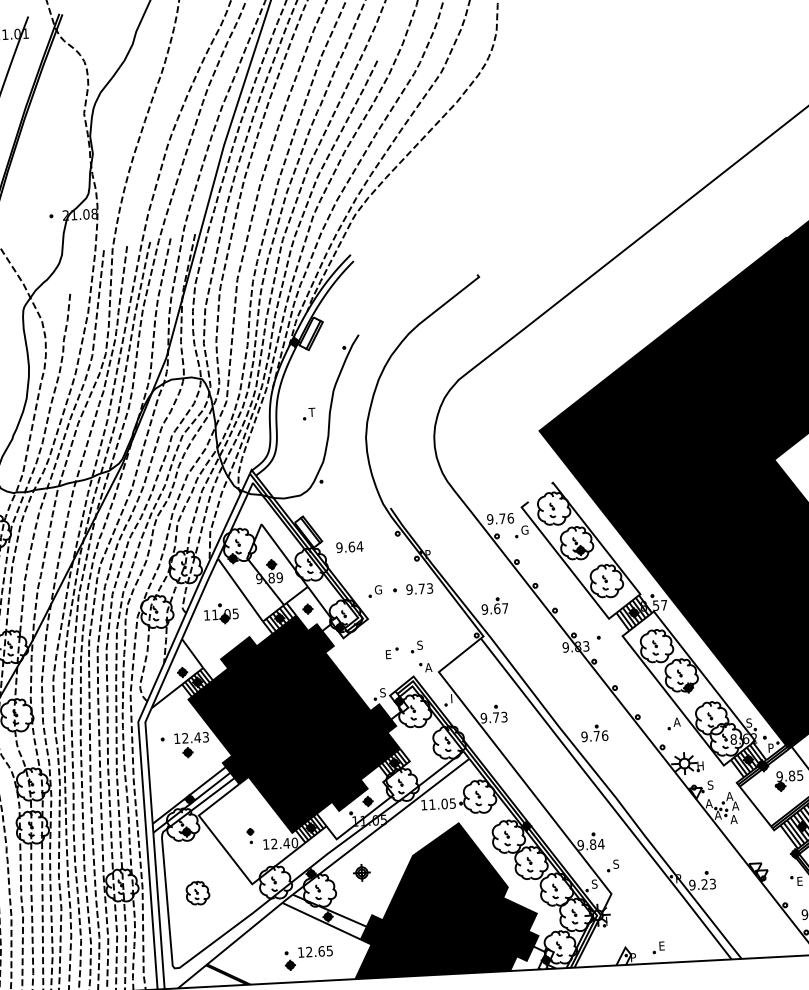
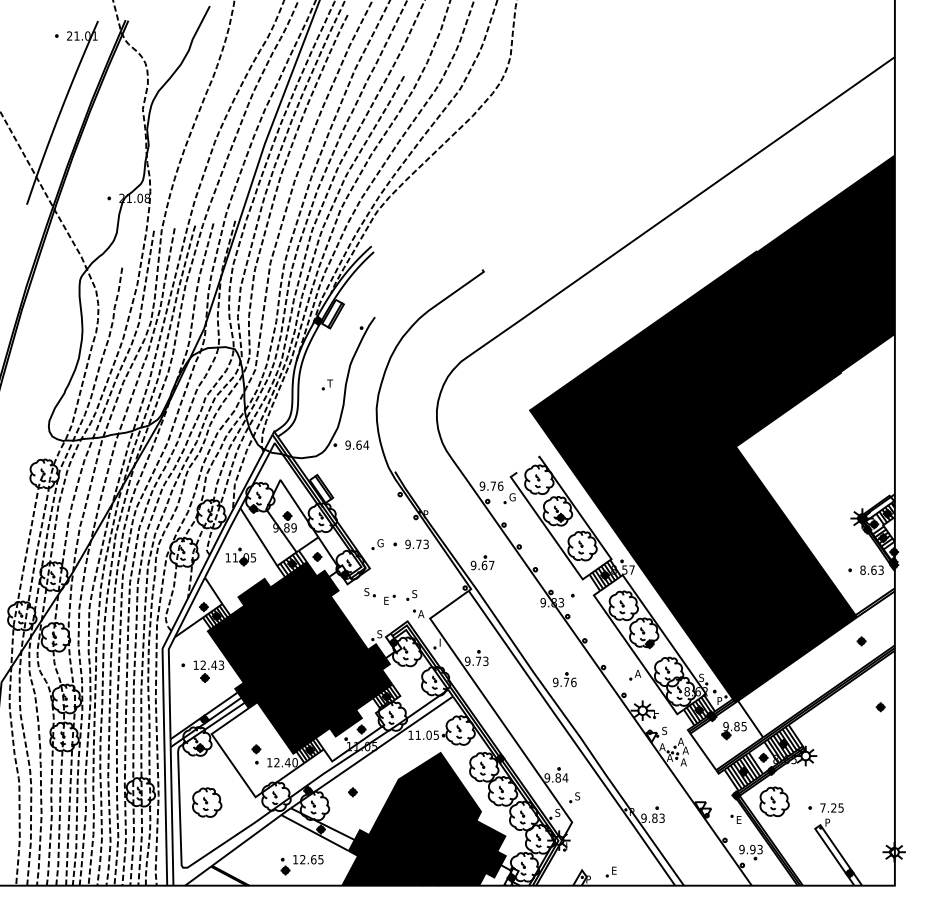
text: (350, 546) -> (357, 444), moved
part: (368, 646) -> (369, 592), added
part: (250, 835) -> (256, 754), size x1.43
part: (361, 873) -> (352, 792), size x0.62
text: (704, 883) -> (654, 817), 9.23 -> 9.83
part: (198, 893) -> (207, 802), size x1.43

